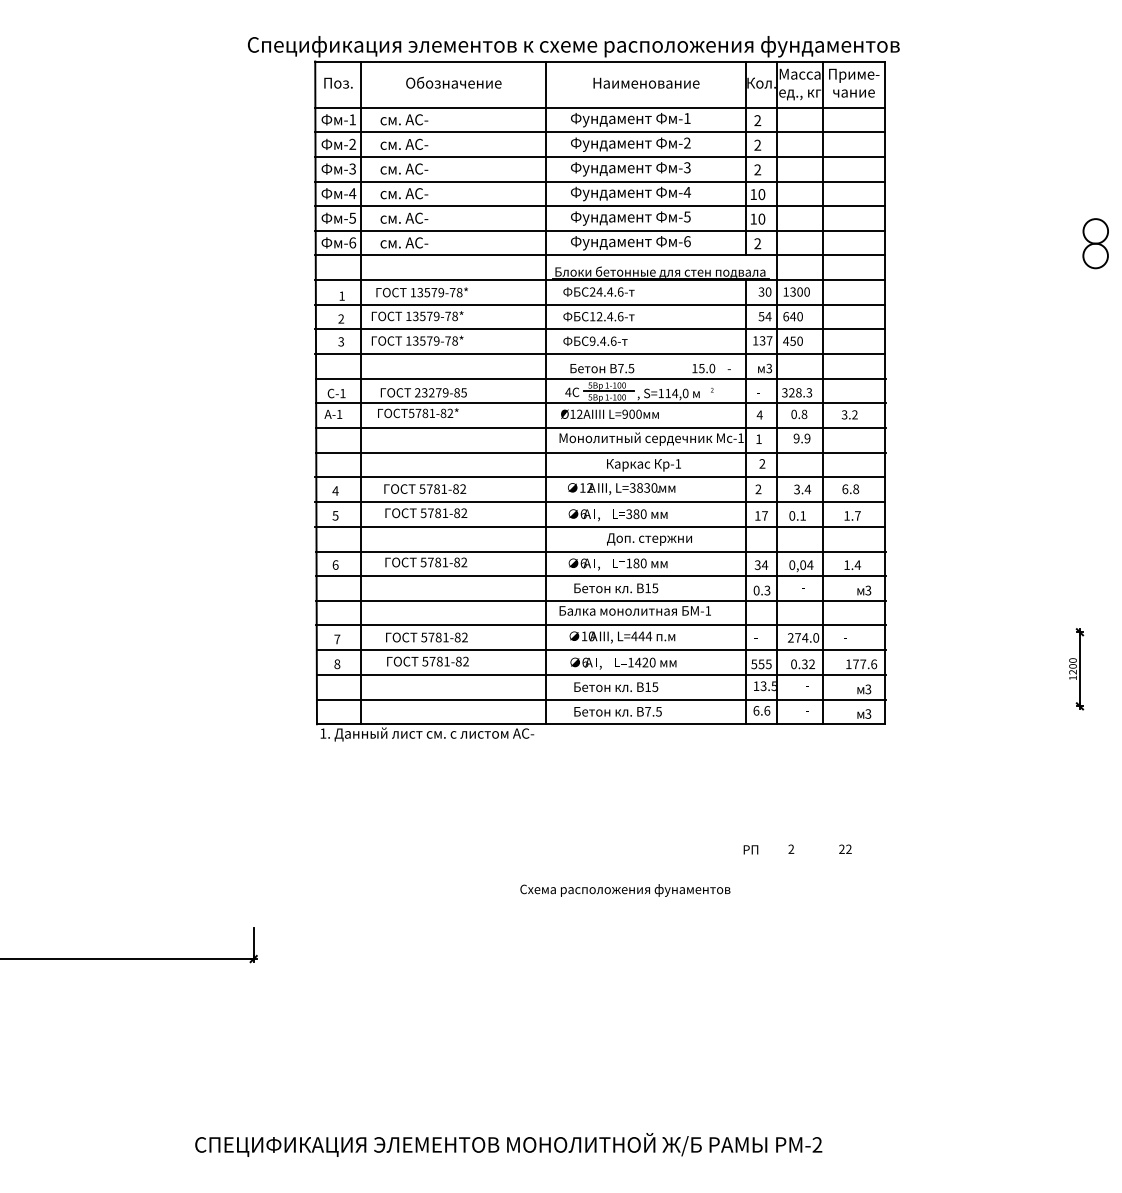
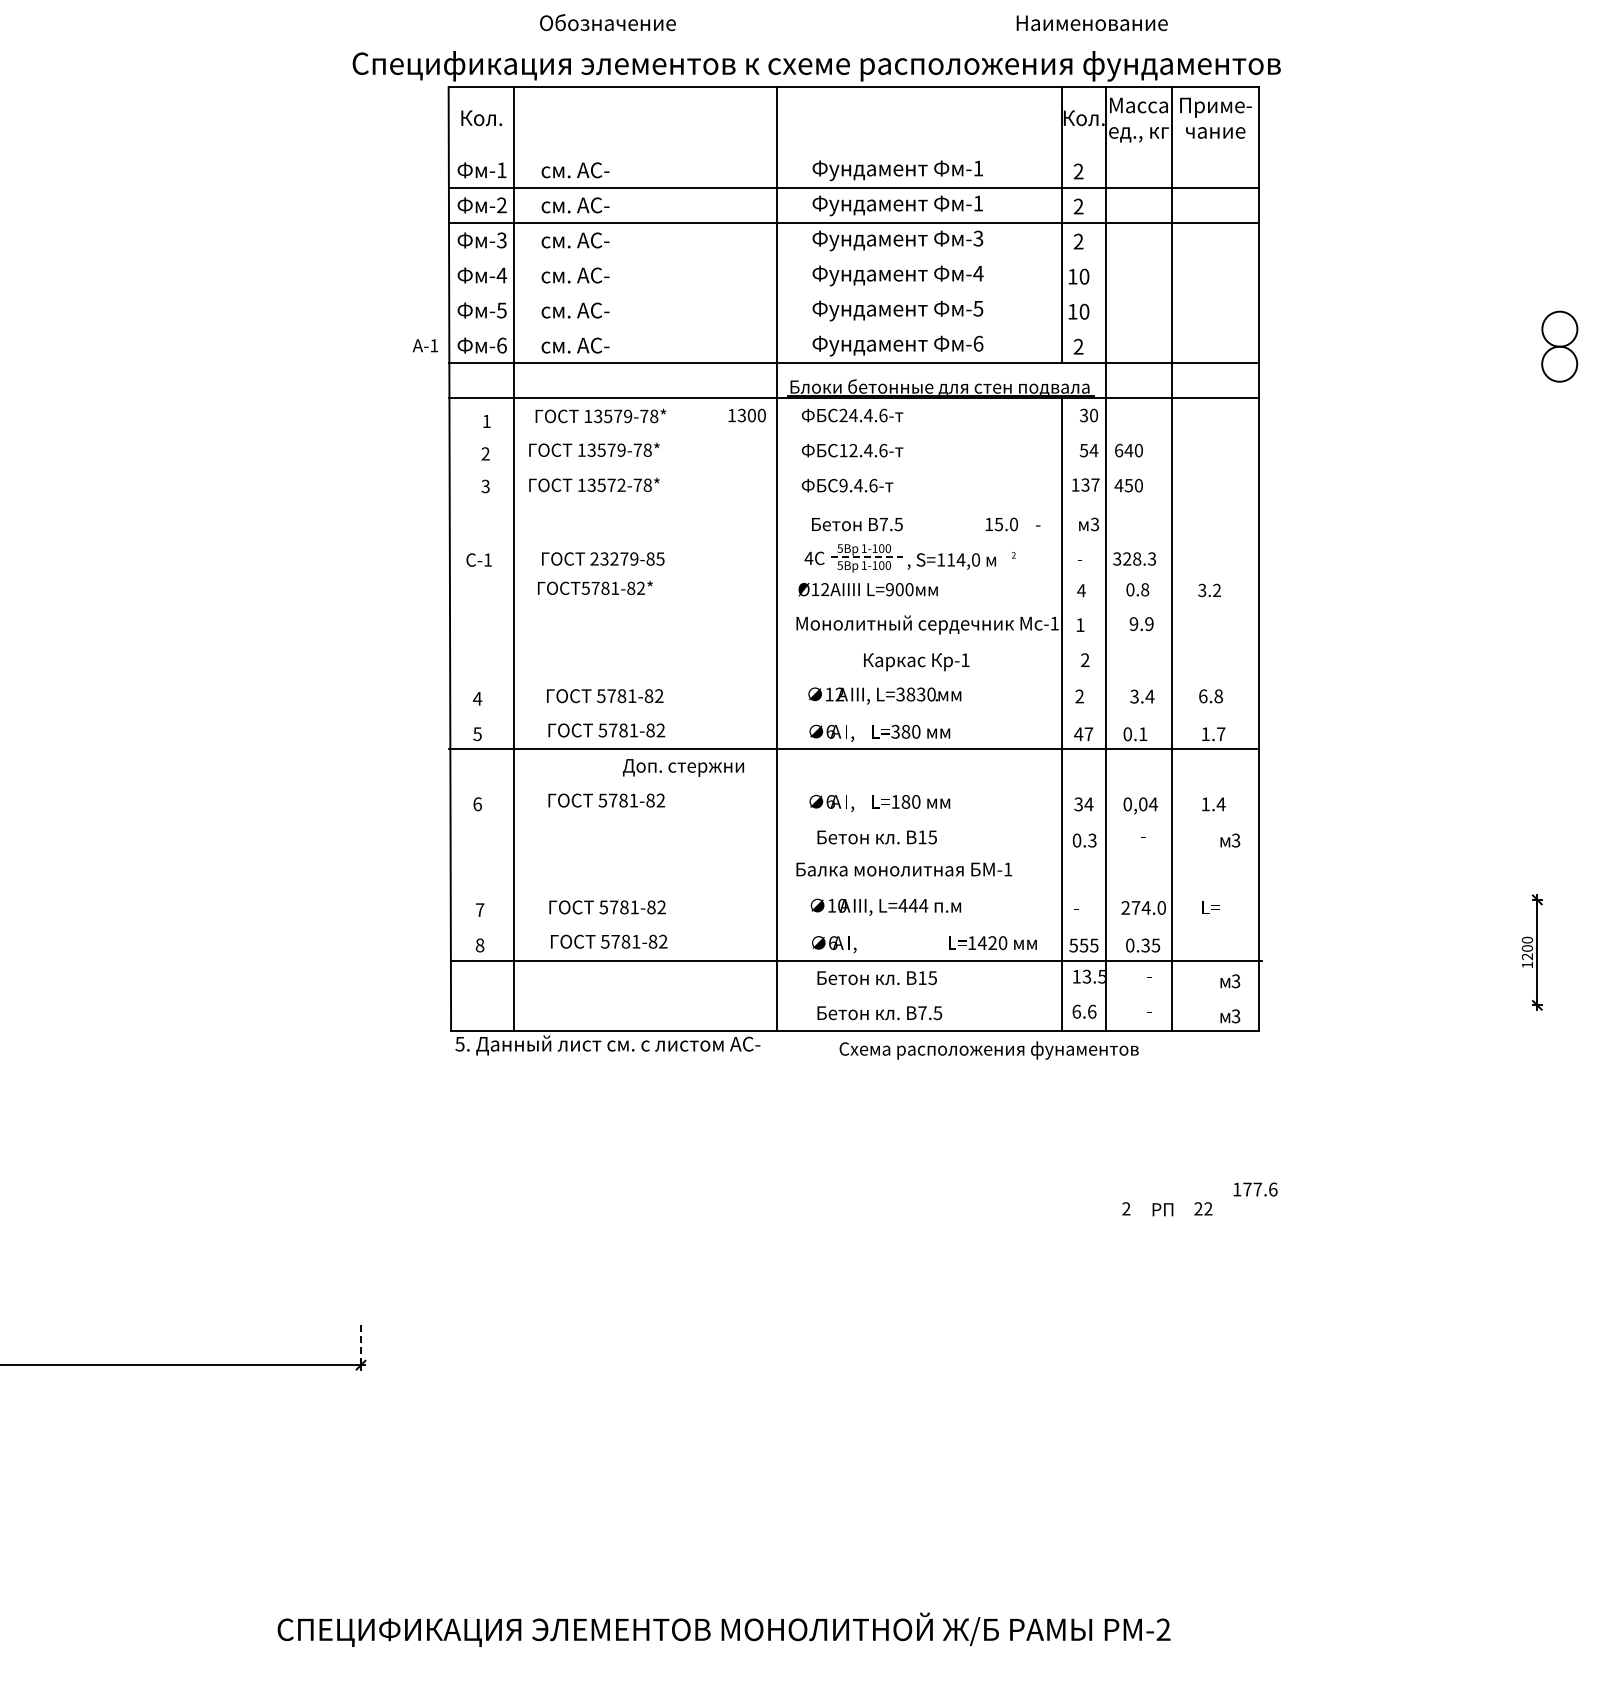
text: (453, 82) -> (607, 22), moved
text: (338, 83) -> (481, 118), Поз. -> Кол.
text: (645, 83) -> (1091, 23), moved
line: (599, 107) -> (853, 153), removed
text: (687, 143) -> (978, 203), -2 -> -1
line: (599, 181) -> (853, 258), removed
line: (599, 206) -> (853, 293), removed
line: (599, 230) -> (853, 328), removed
text: (796, 292) -> (746, 415), moved
line: (599, 304) -> (853, 433), removed
line: (599, 329) -> (853, 468), removed
text: (436, 341) -> (621, 485), 13579-78* -> 13572-78*
line: (599, 353) -> (853, 503), removed
line: (600, 379) -> (854, 539), removed
line: (608, 391) -> (866, 557), solid -> dashed
line: (600, 403) -> (854, 574), removed
text: (333, 414) -> (425, 345), moved
line: (600, 428) -> (854, 609), removed
line: (600, 452) -> (854, 644), removed
line: (599, 477) -> (853, 679), removed
line: (599, 502) -> (853, 714), removed
text: (757, 516) -> (1078, 734), 17 -> 47
text: (648, 539) -> (682, 767), moved
line: (600, 551) -> (854, 785), removed
line: (600, 576) -> (854, 820), removed
line: (600, 601) -> (854, 855), removed
line: (600, 625) -> (854, 890), removed
text: (850, 637) -> (1210, 907), - -> L=
line: (601, 650) -> (856, 925), removed
text: (645, 662) -> (992, 943), moved
text: (811, 664) -> (1155, 945), 0.32 -> 0.35
text: (861, 664) -> (1255, 1189), moved
line: (601, 699) -> (856, 995), removed
text: (322, 733) -> (459, 1044), 1. -> 5.
text: (750, 849) -> (1162, 1209), moved
text: (624, 890) -> (988, 1050), moved
line: (254, 943) -> (361, 1342), solid -> dashed

